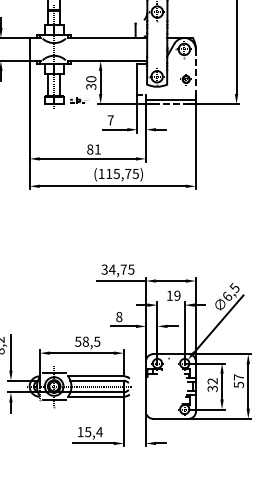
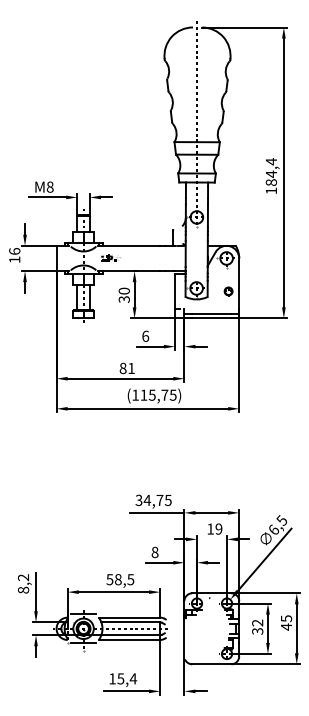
line: (196, 73) -> (239, 284), dashed -> solid
part: (78, 100) -> (110, 257), moved
line: (170, 104) -> (211, 318), dashed -> solid
text: (110, 119) -> (145, 335), 7 -> 6
text: (238, 380) -> (286, 622), 57 -> 45

